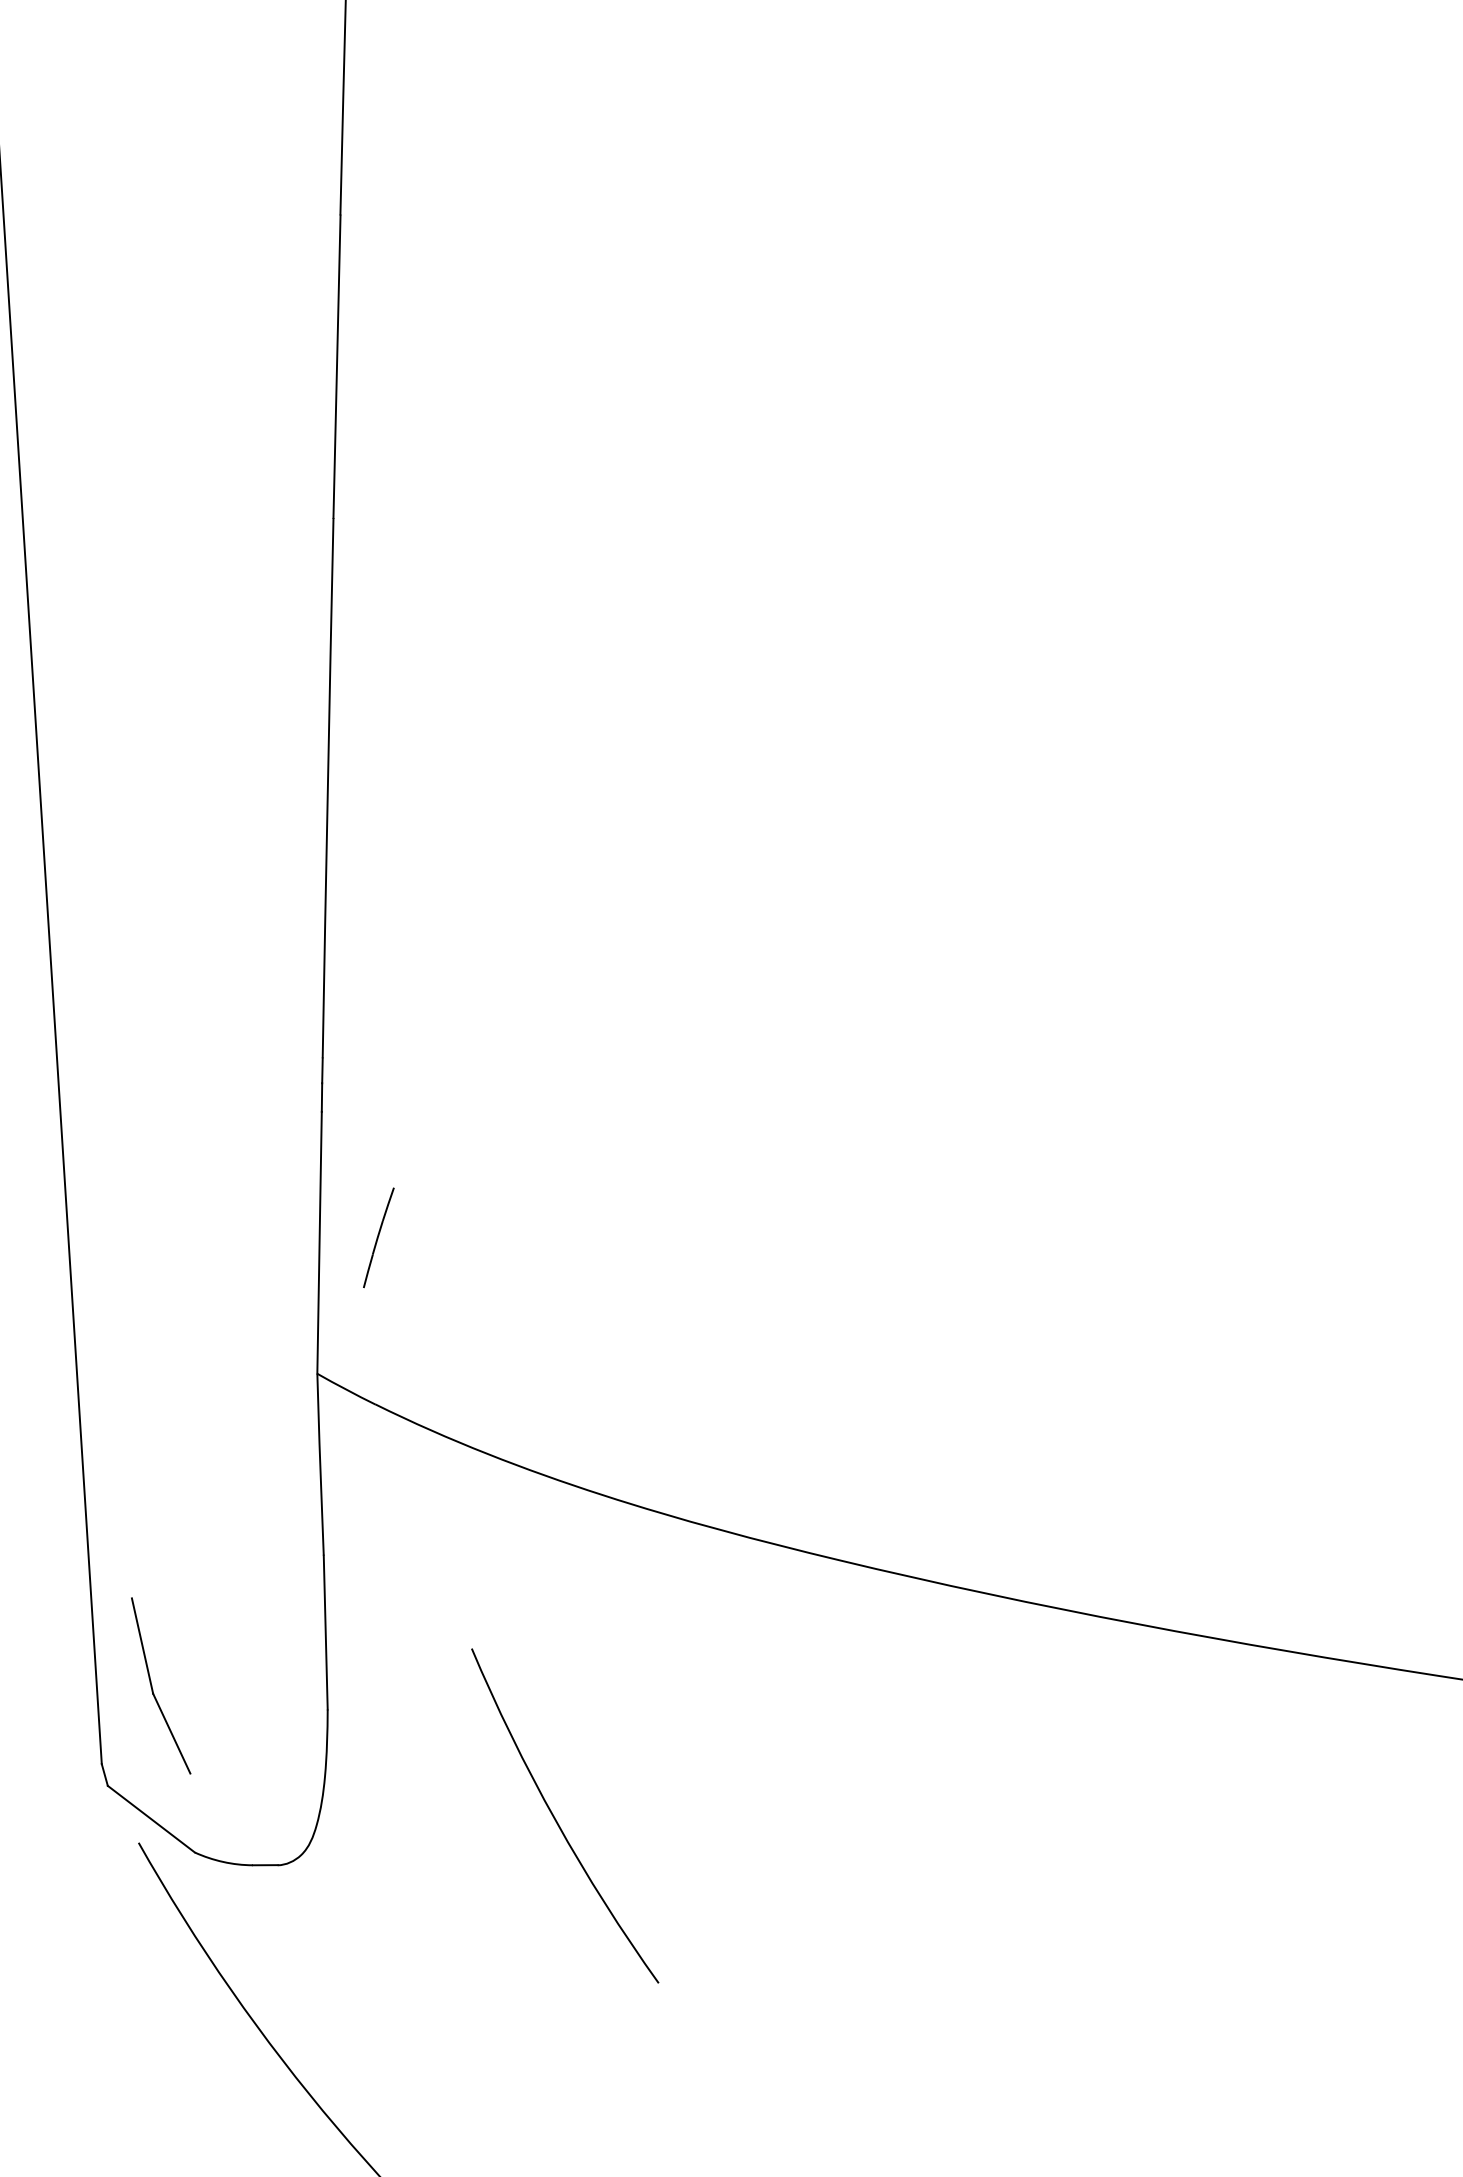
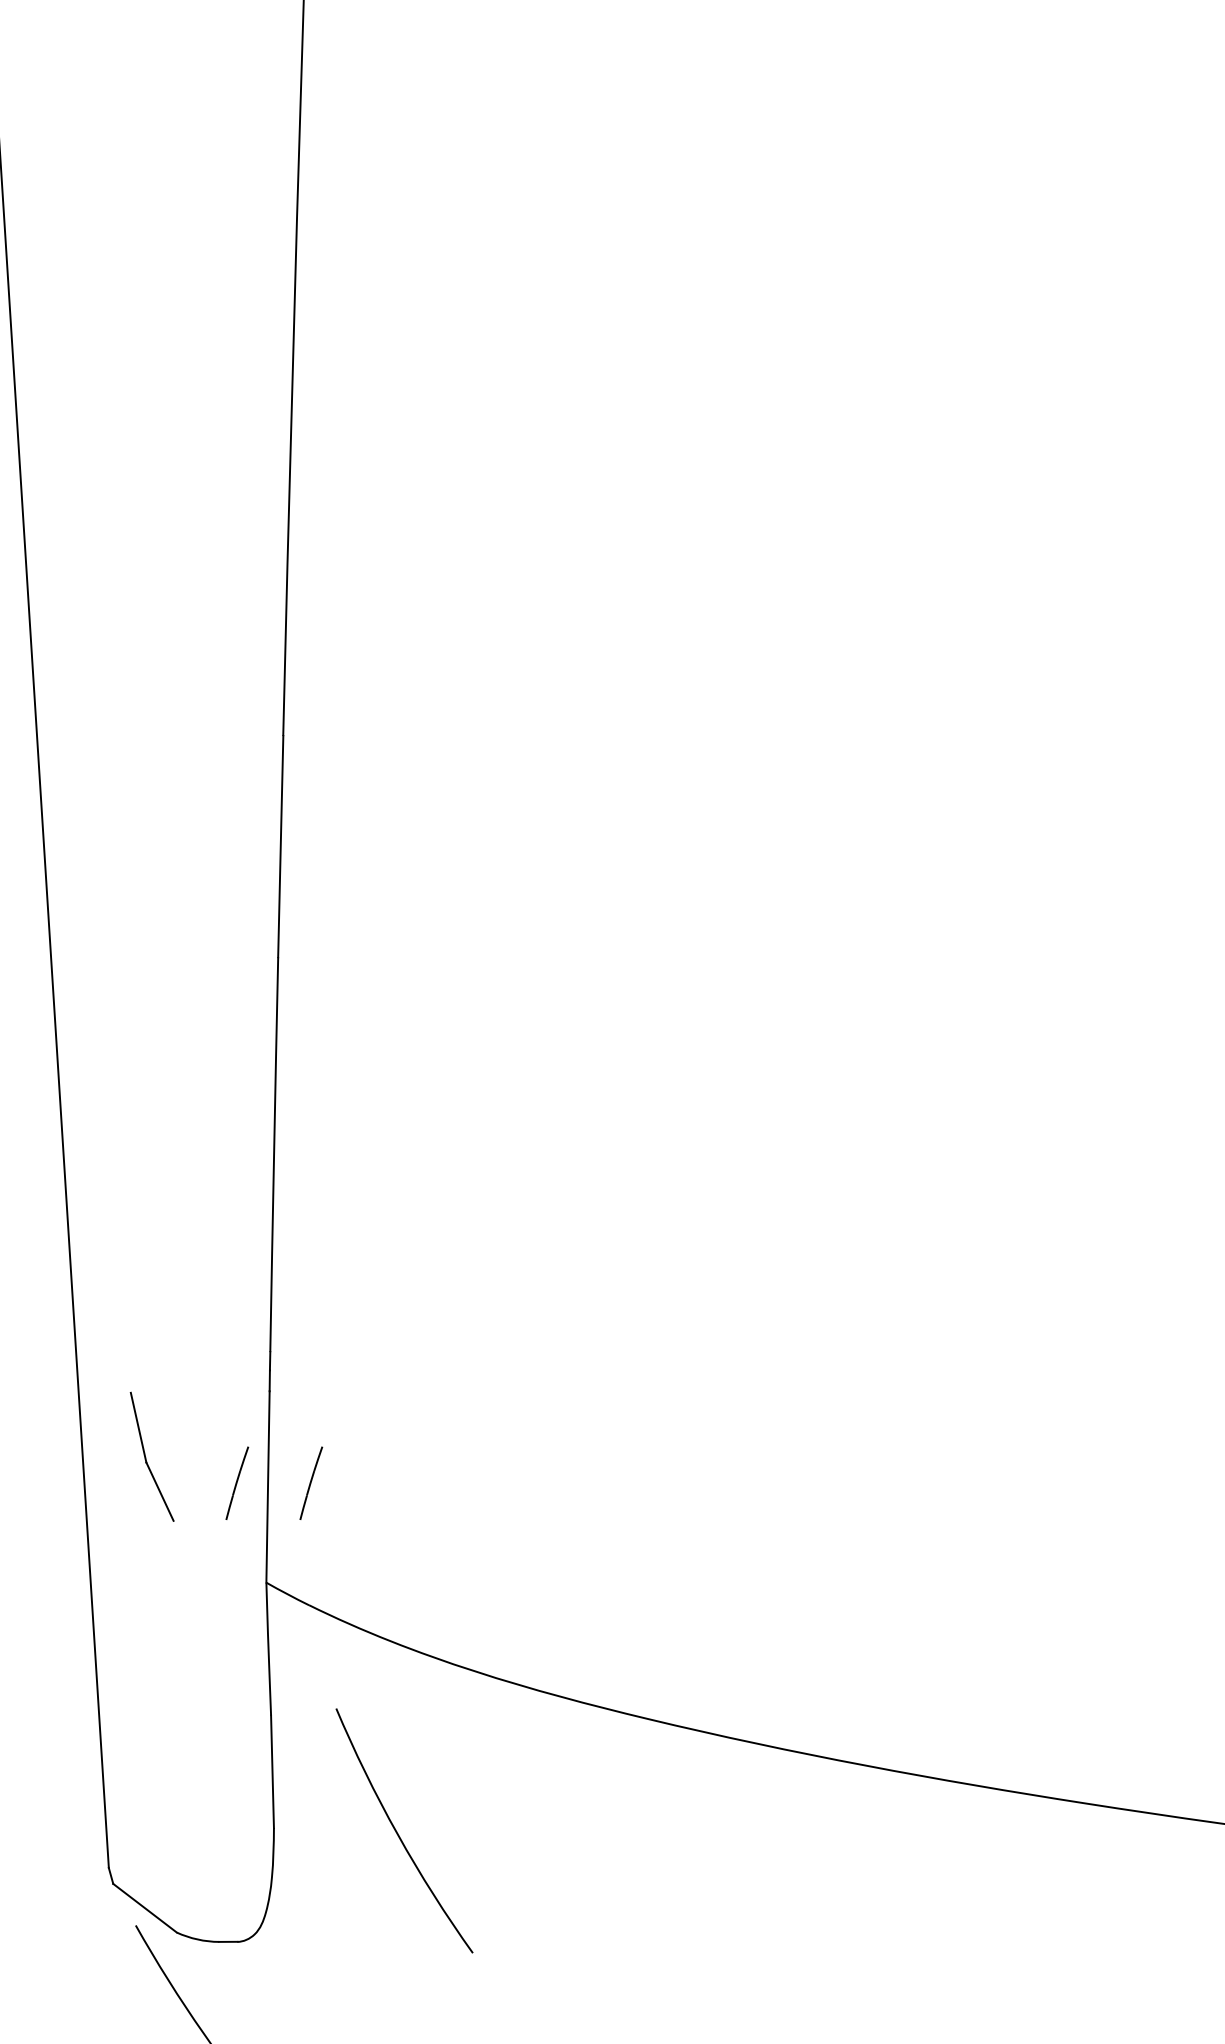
part: (277, 1236) -> (237, 1482), added
part: (160, 1685) -> (151, 1456), moved
arc: (556, 1819) -> (398, 1833), moved

